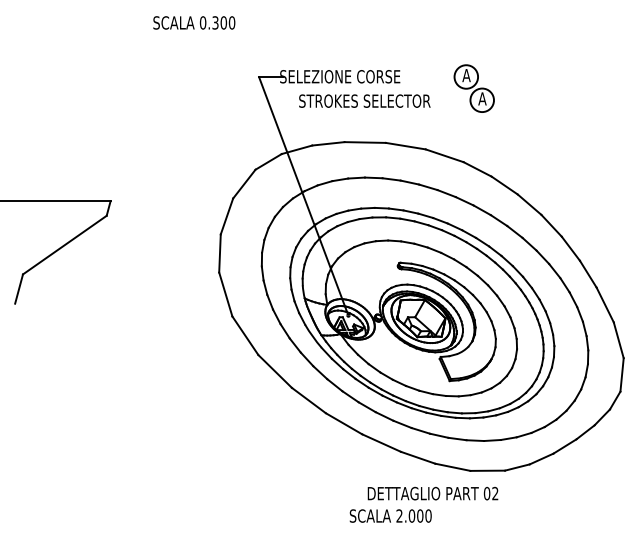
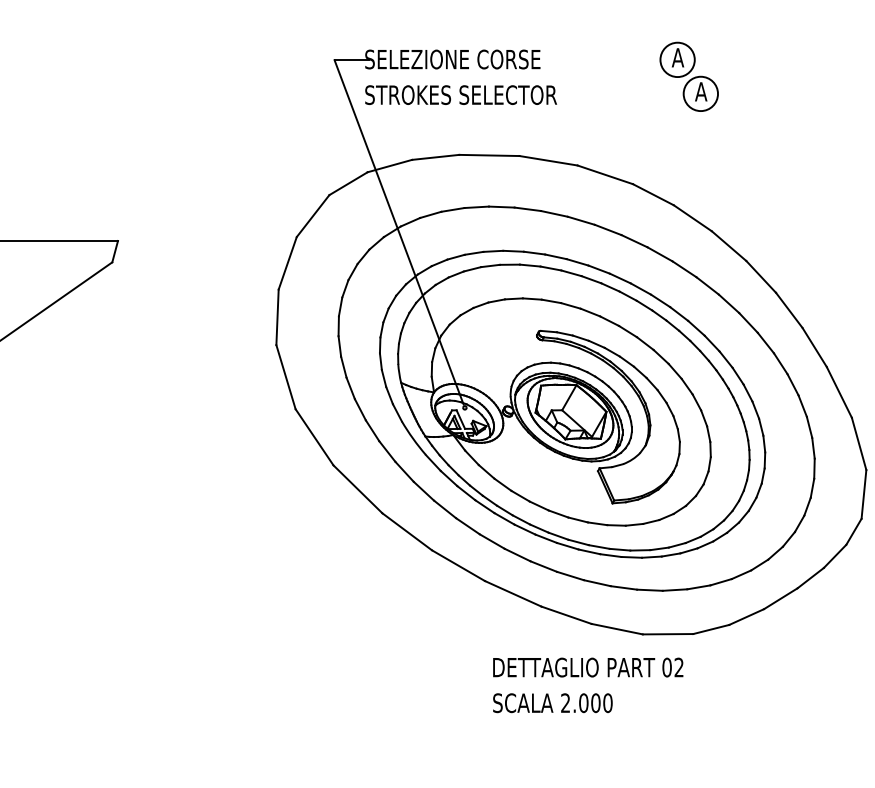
part: (473, 88) -> (688, 76), moved
text: (364, 100) -> (460, 94), moved
text: (390, 515) -> (552, 702), moved

